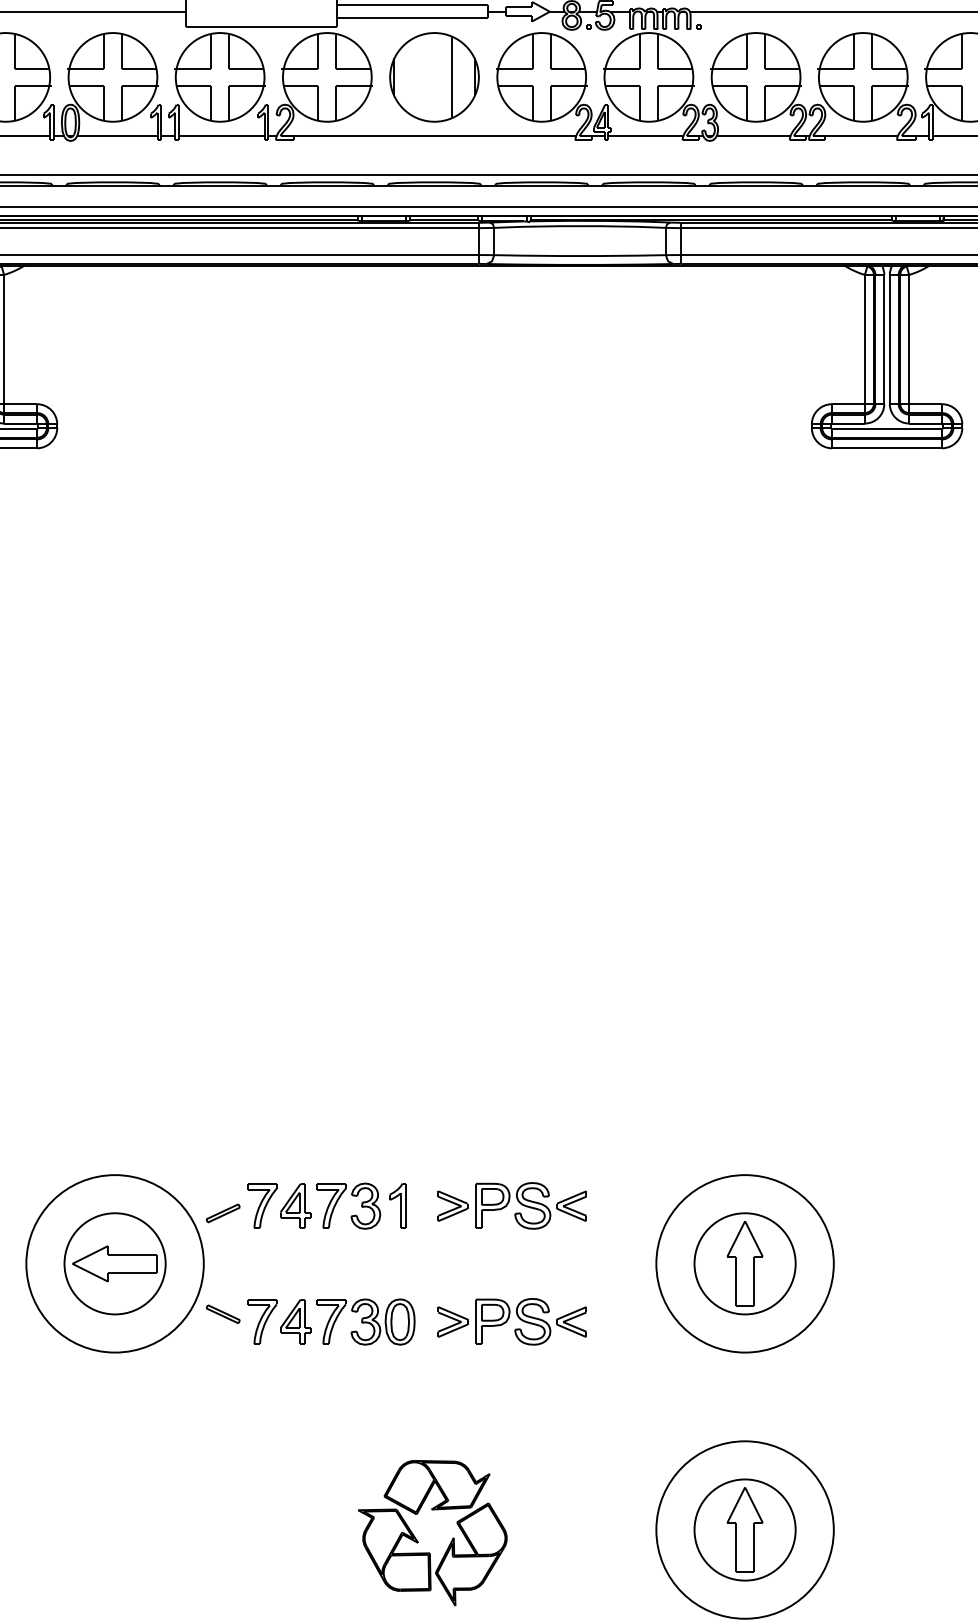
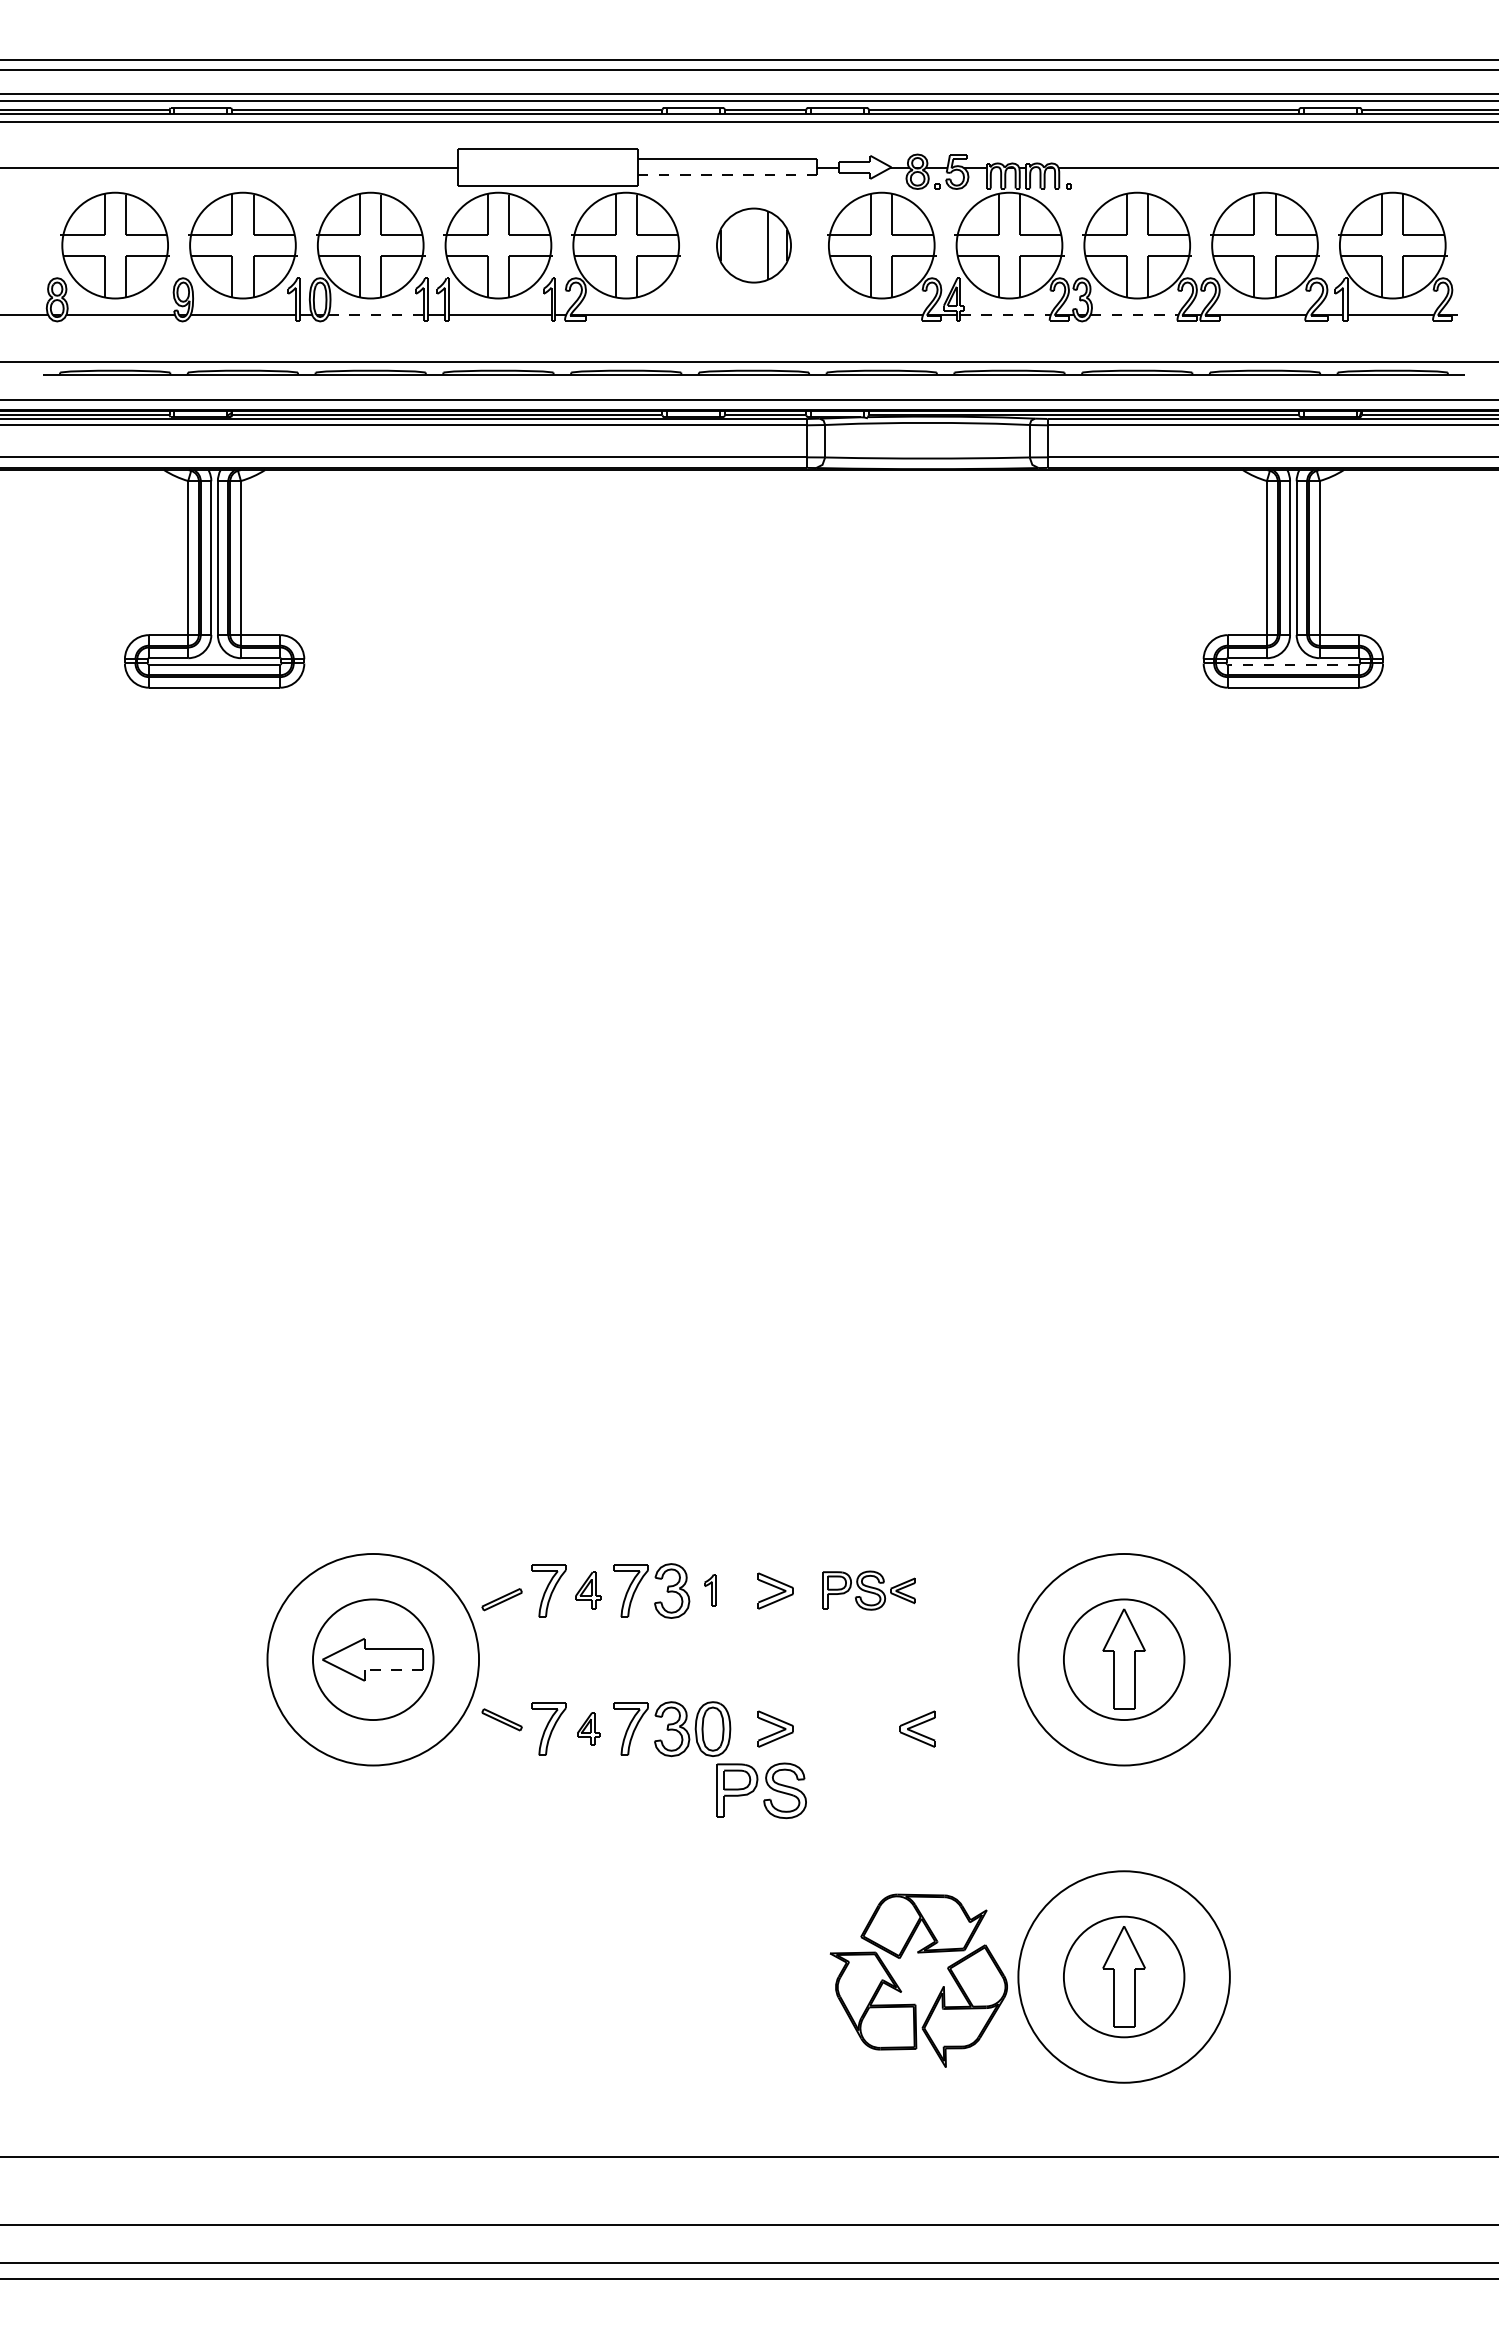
line: (412, 18) -> (727, 175), solid -> dashed
part: (434, 77) -> (753, 245), size x0.7
line: (117, 136) -> (376, 315), solid -> dashed
line: (645, 136) -> (1005, 315), solid -> dashed
line: (753, 136) -> (1134, 315), solid -> dashed
line: (887, 428) -> (1293, 664), solid -> dashed
part: (295, 1205) -> (588, 1590), size x0.7
part: (398, 1205) -> (710, 1590), size x0.6
part: (530, 1205) -> (868, 1590), size x0.7
line: (132, 1272) -> (393, 1670), solid -> dashed
part: (295, 1321) -> (588, 1728), size x0.6
part: (512, 1321) -> (761, 1790), moved
part: (419, 1542) -> (902, 1991), moved

